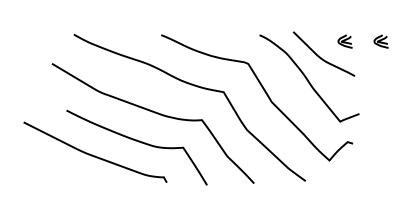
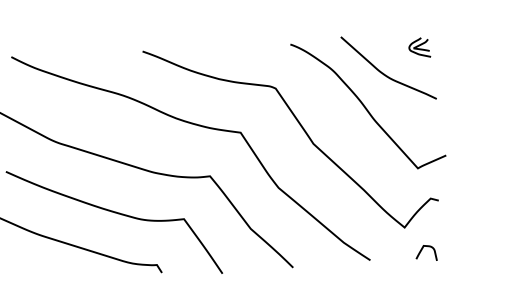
part: (380, 41) -> (472, 45), removed
curve: (341, 175) -> (423, 249), added

